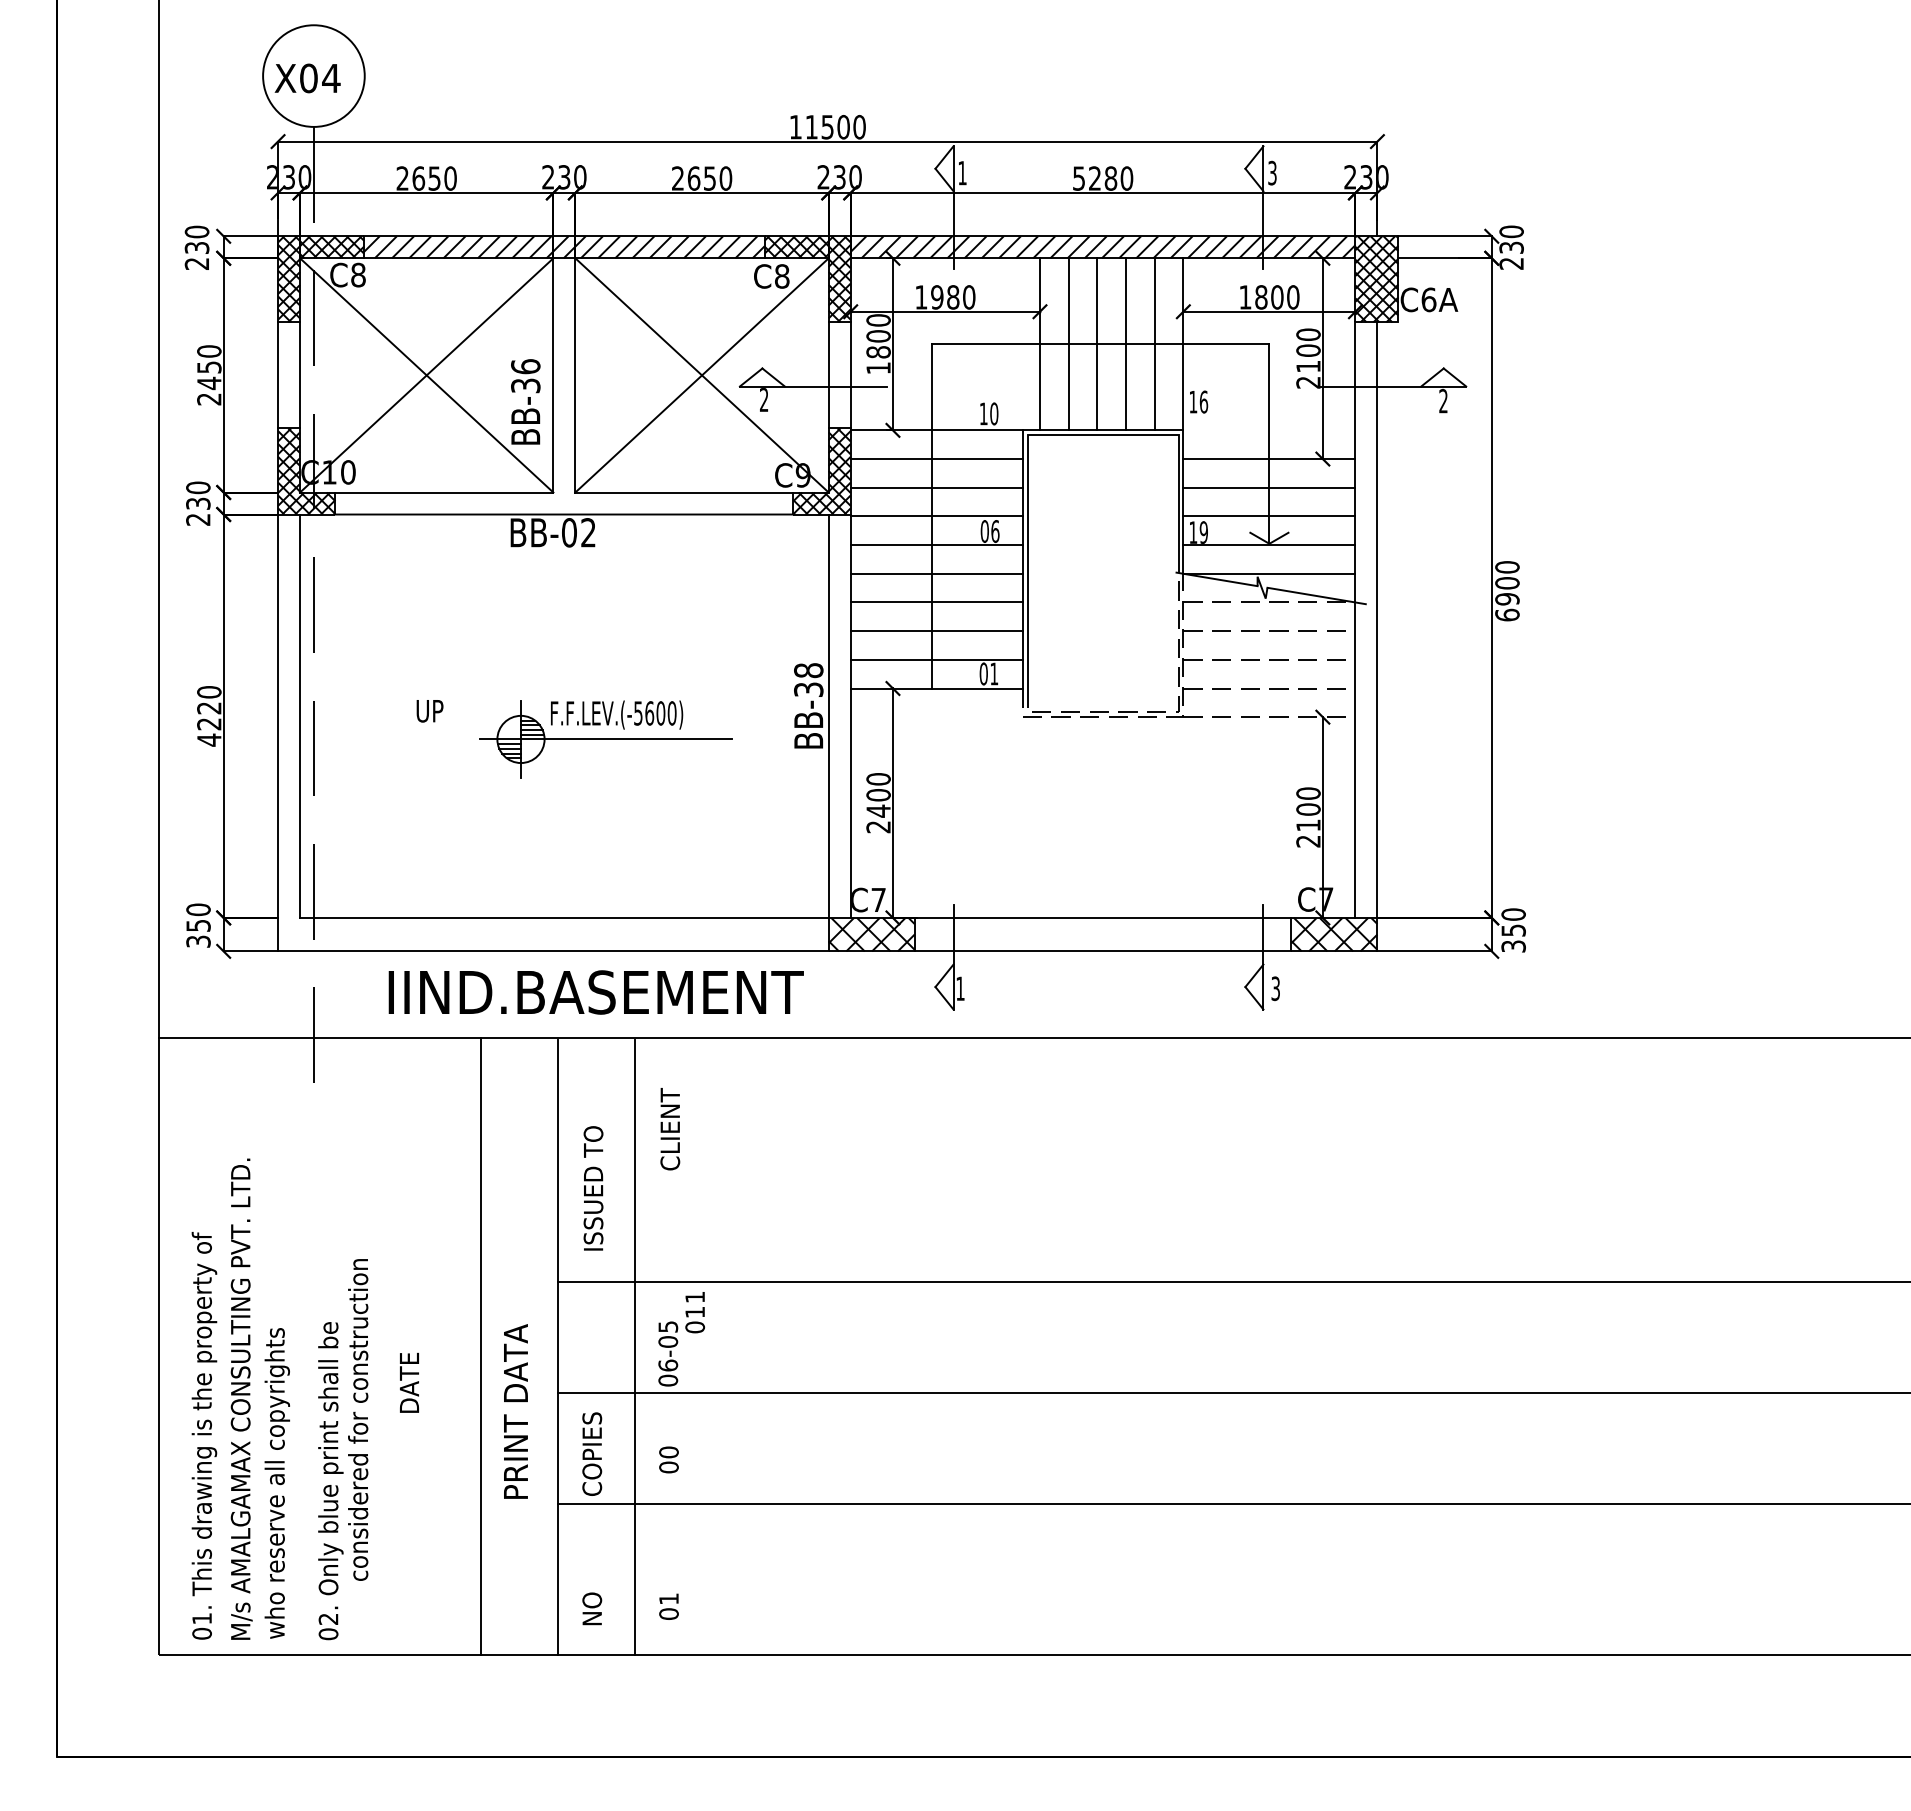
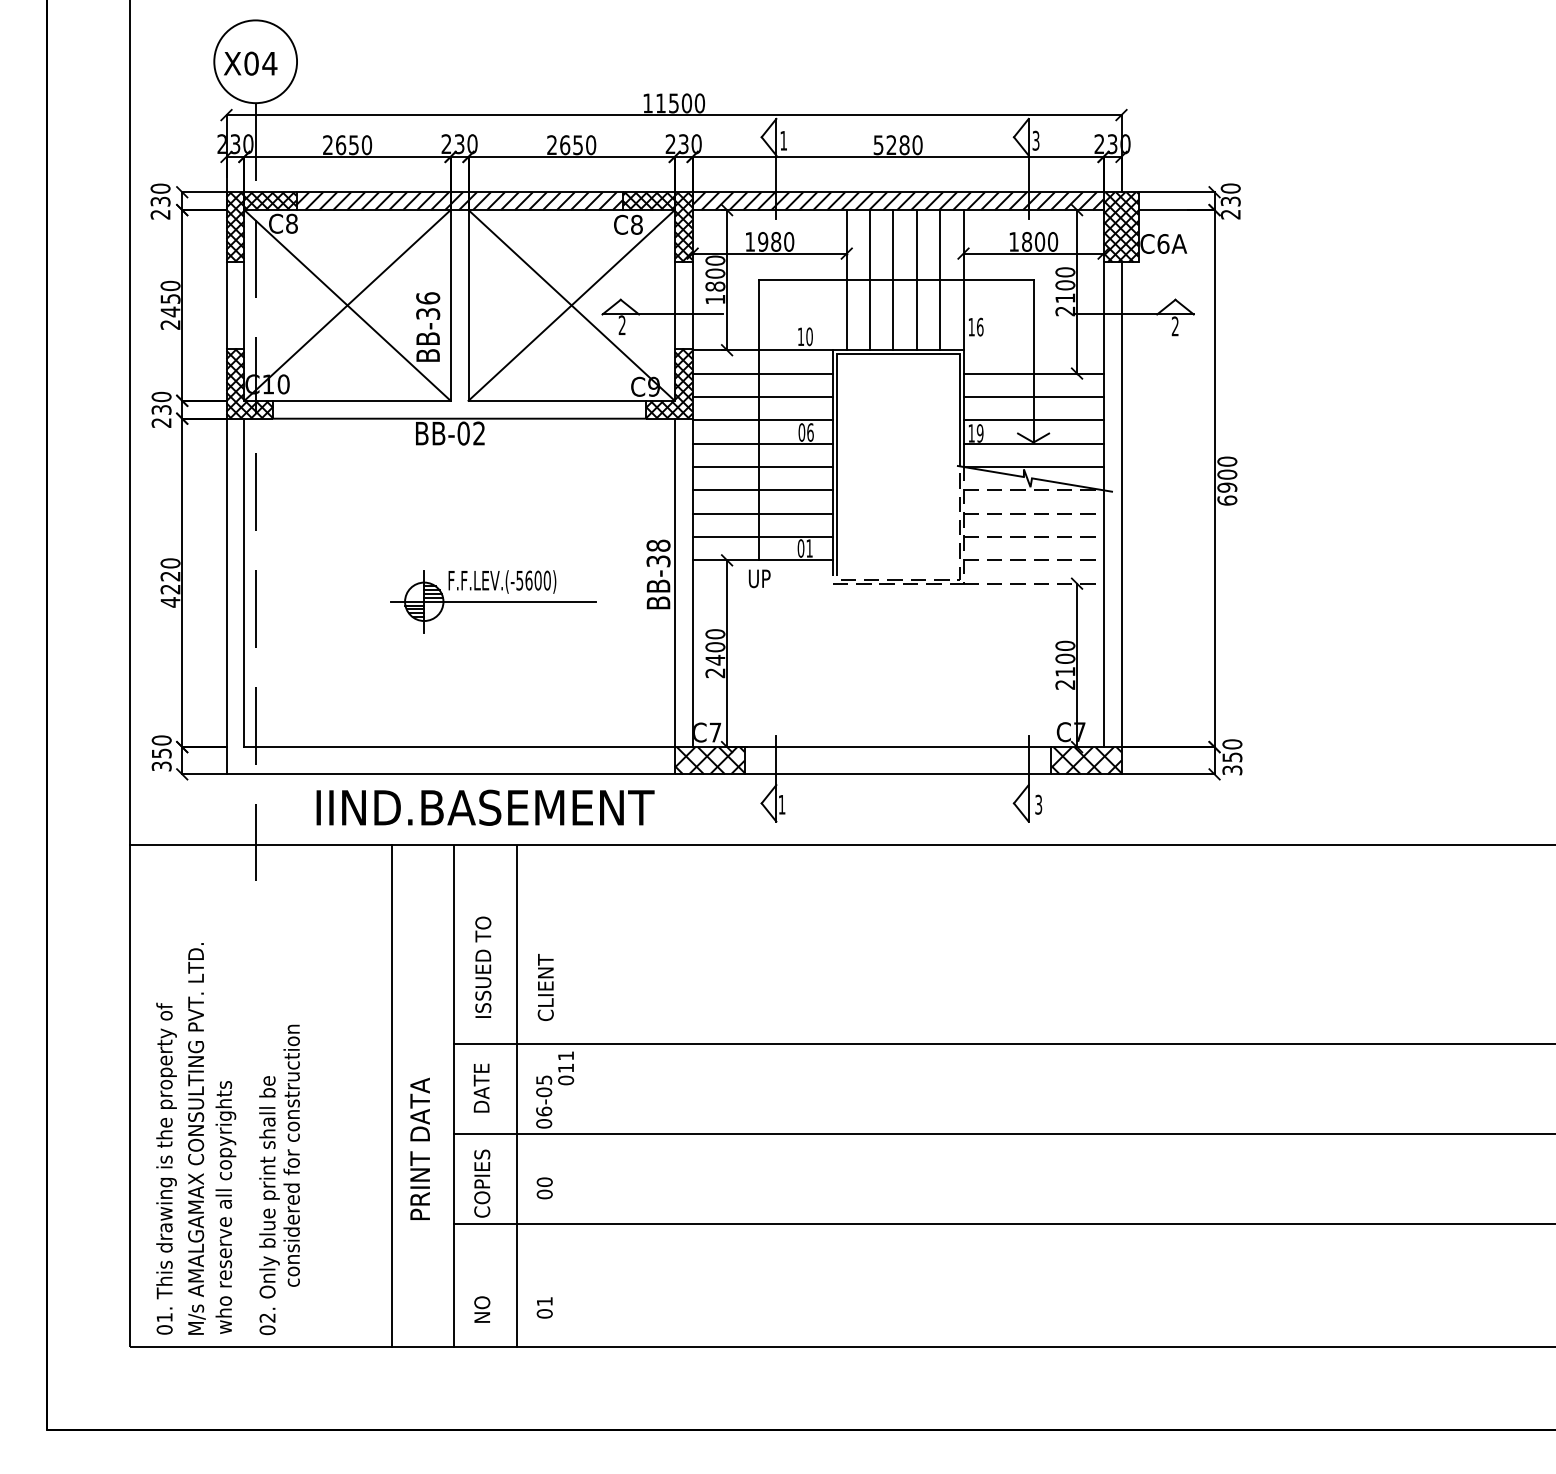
text: (429, 711) -> (759, 579), moved
text: (670, 1129) -> (545, 987), moved
text: (409, 1382) -> (481, 1087), moved

